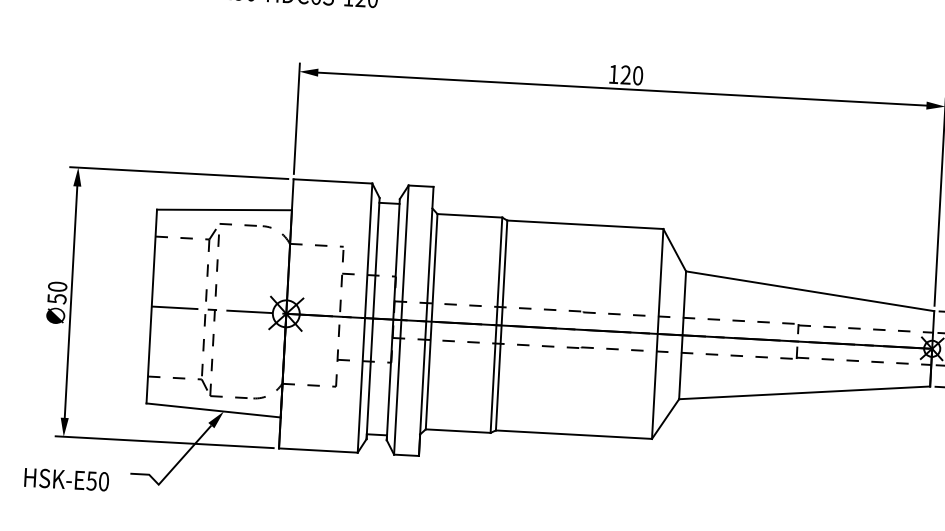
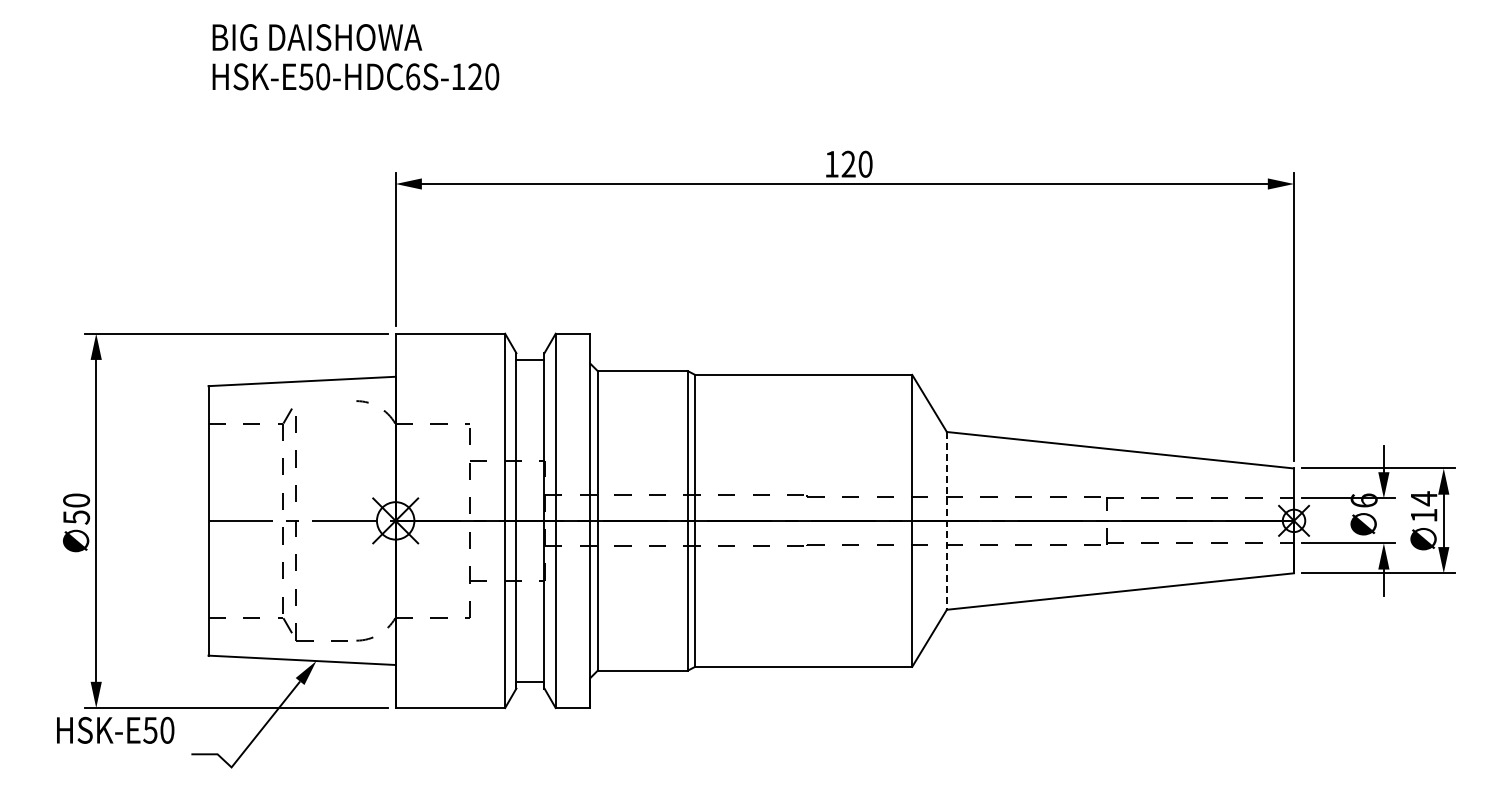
line: (231, 224) -> (313, 400), removed
line: (682, 335) -> (946, 520), solid -> dashed
text: (66, 479) -> (115, 729), moved

